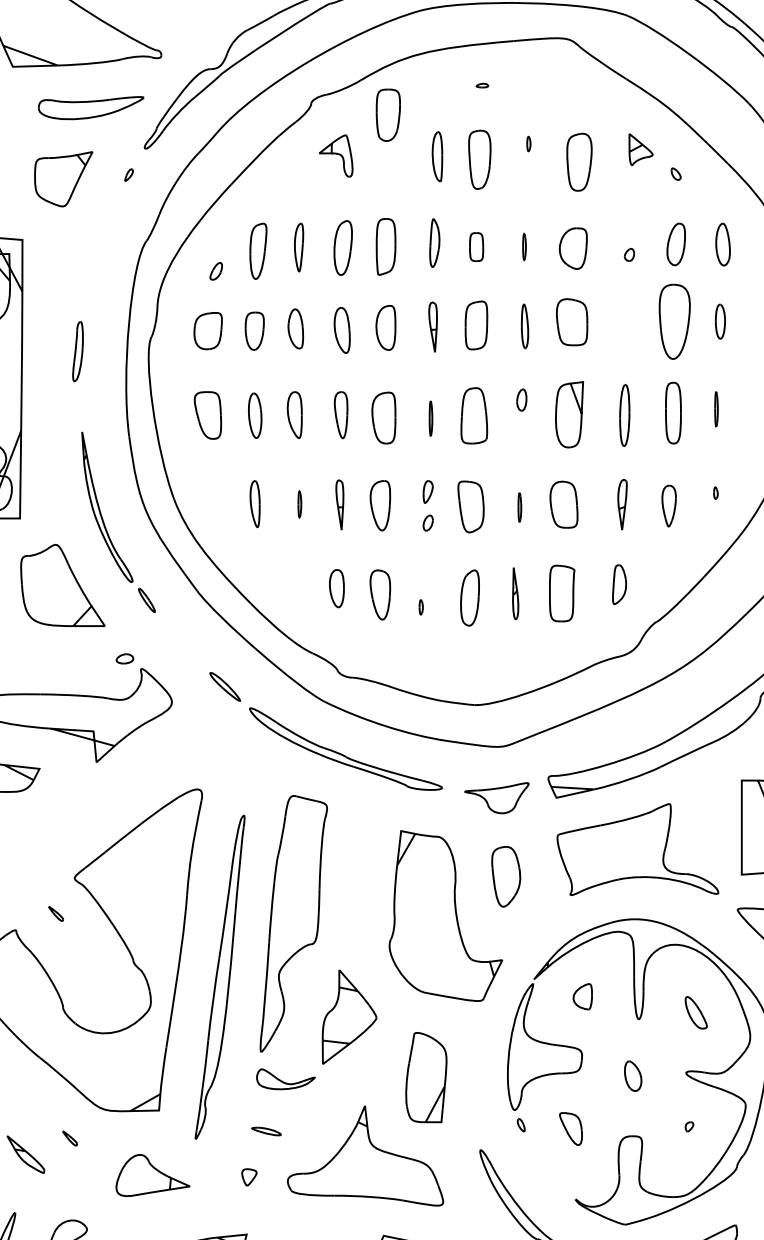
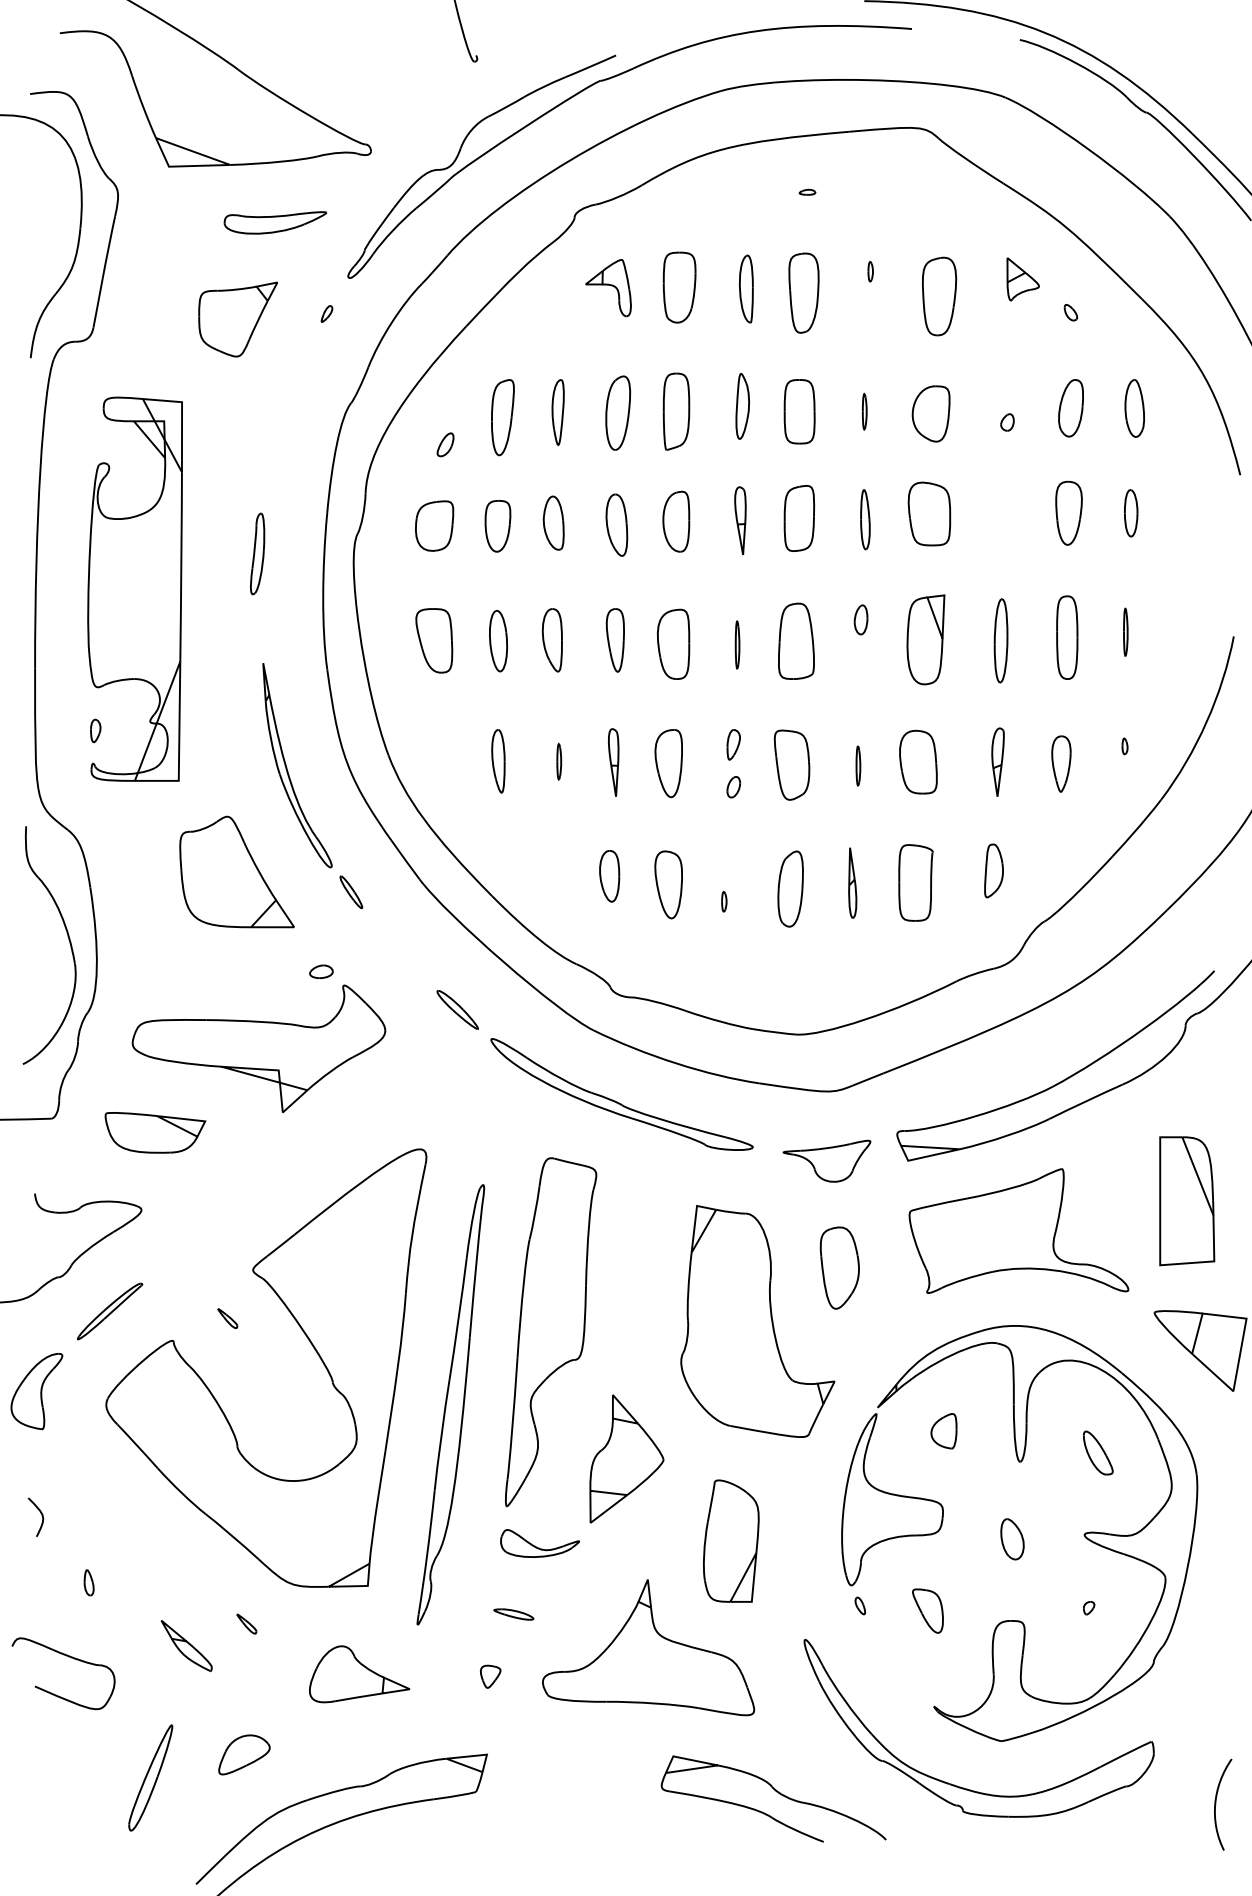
part: (91, 107) -> (275, 222), size x0.71
part: (388, 115) -> (679, 287), moved
part: (476, 246) -> (799, 411), size x1.67
part: (674, 321) -> (1068, 512), size x0.62

